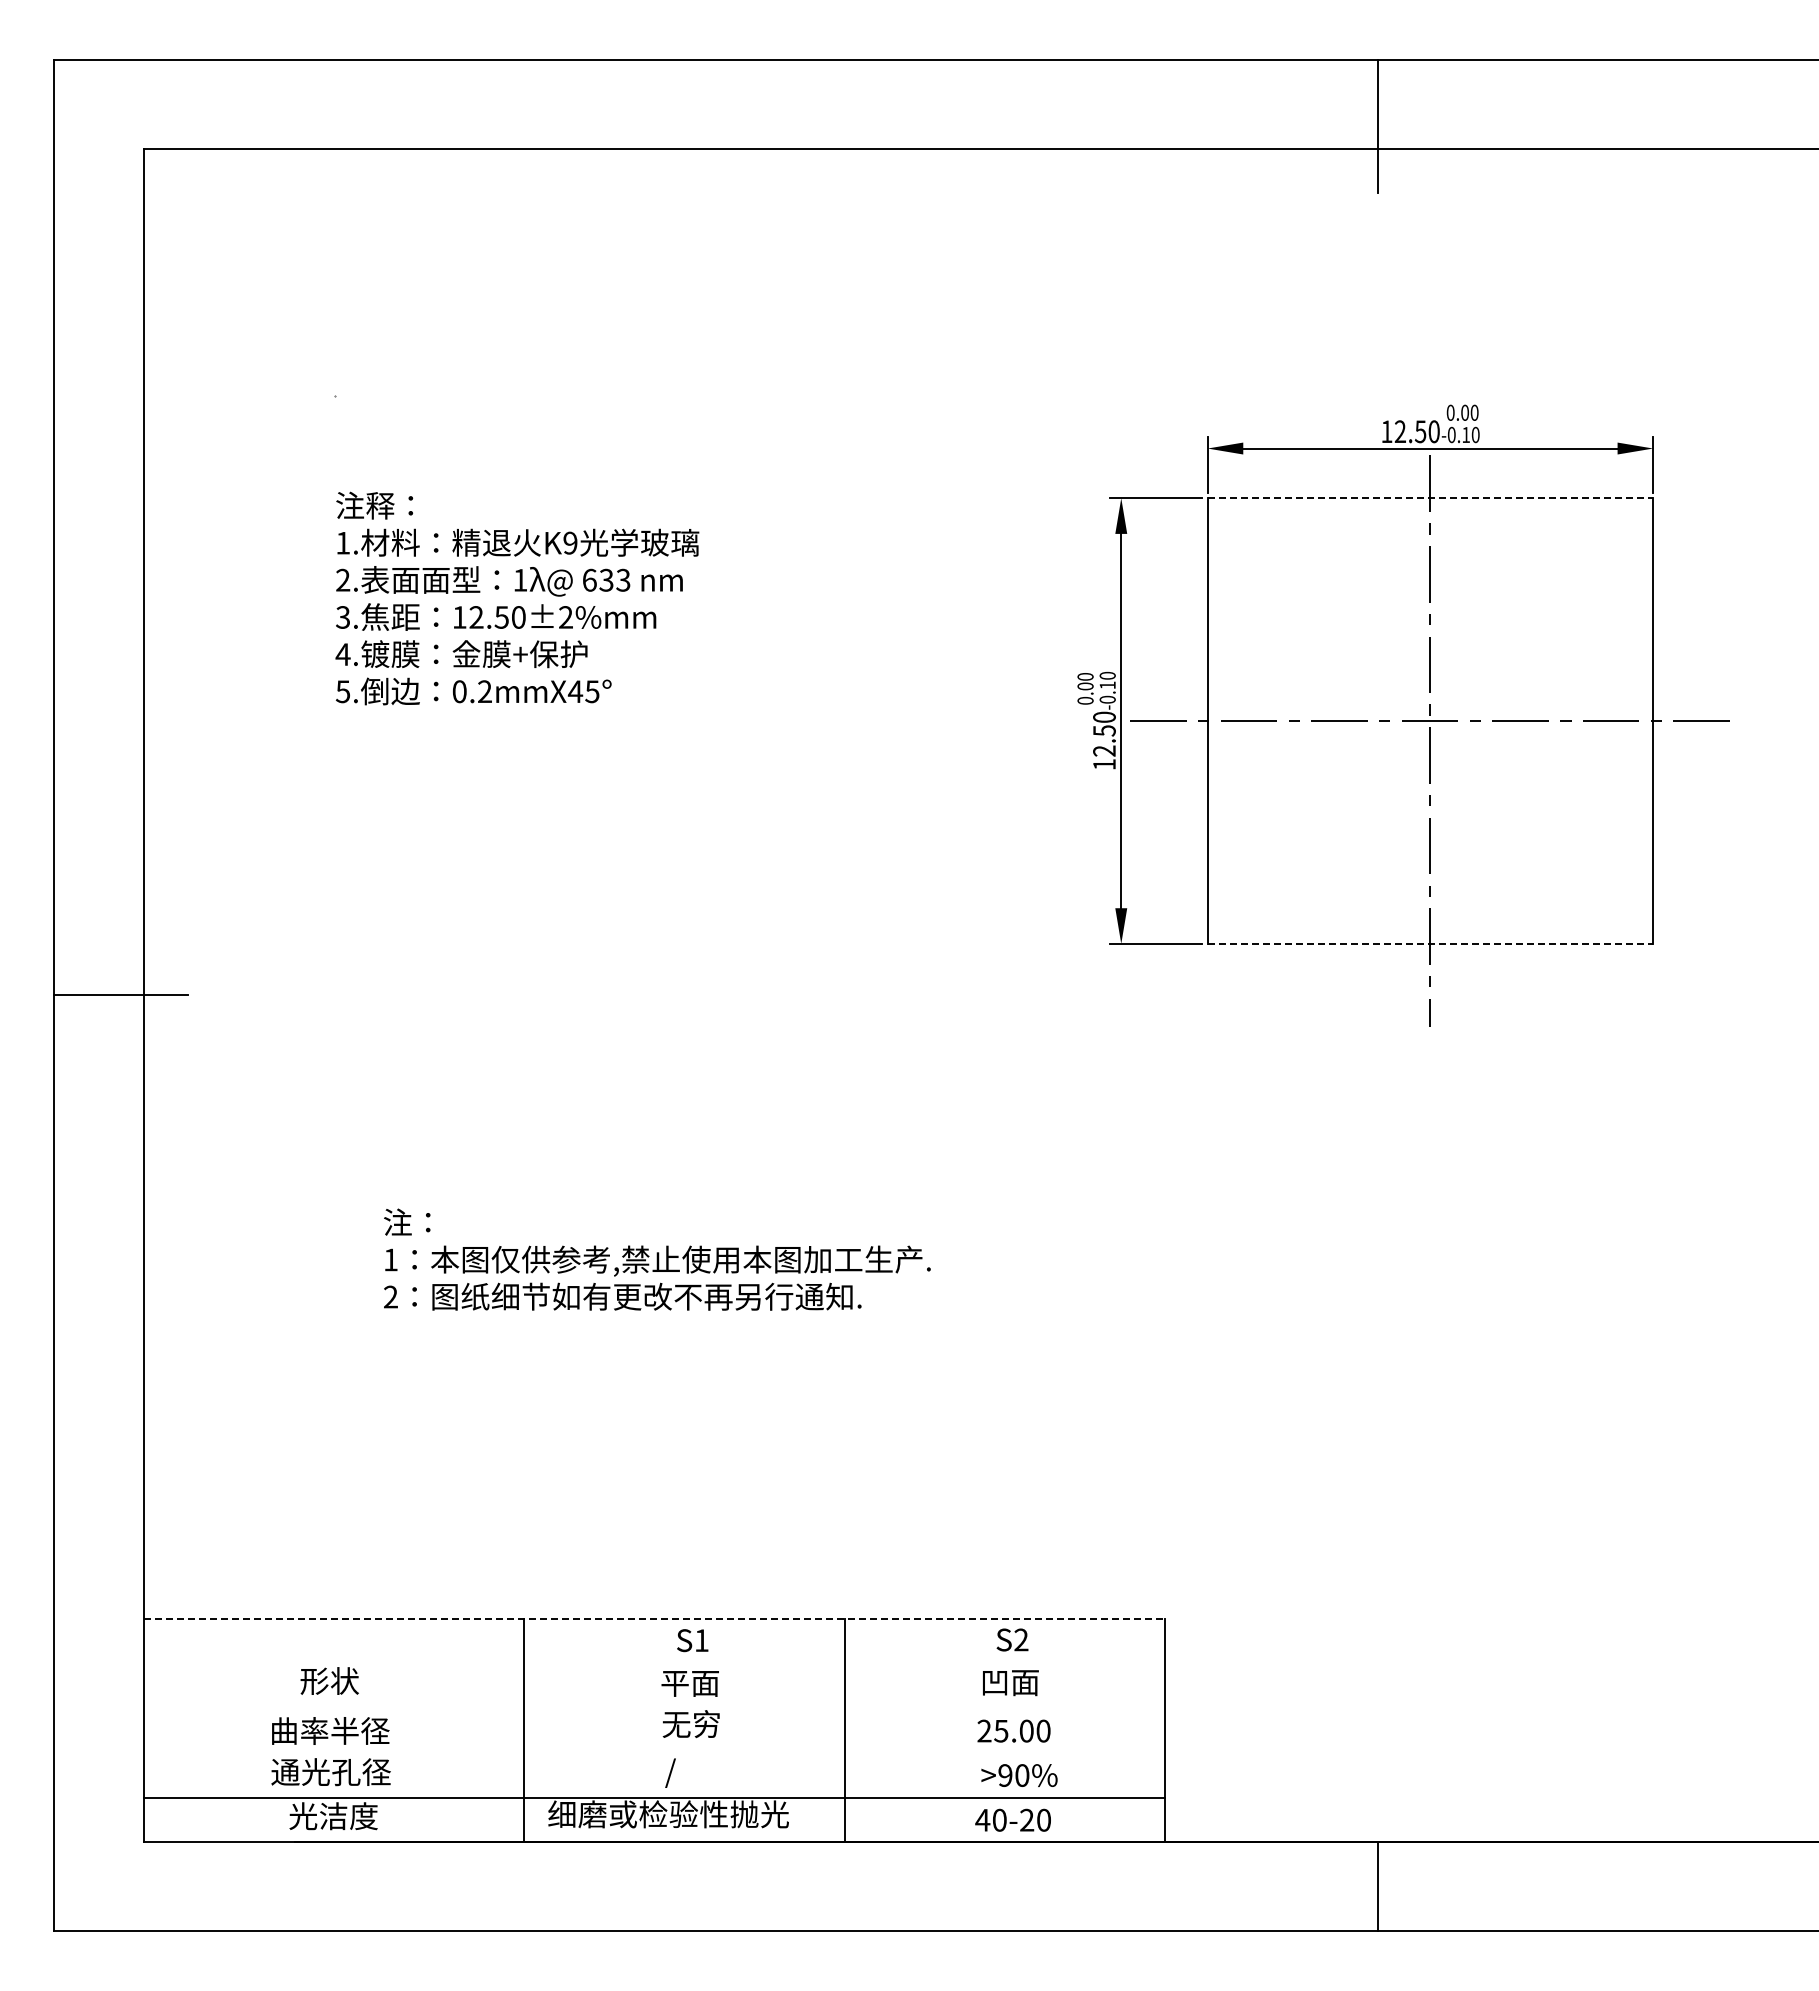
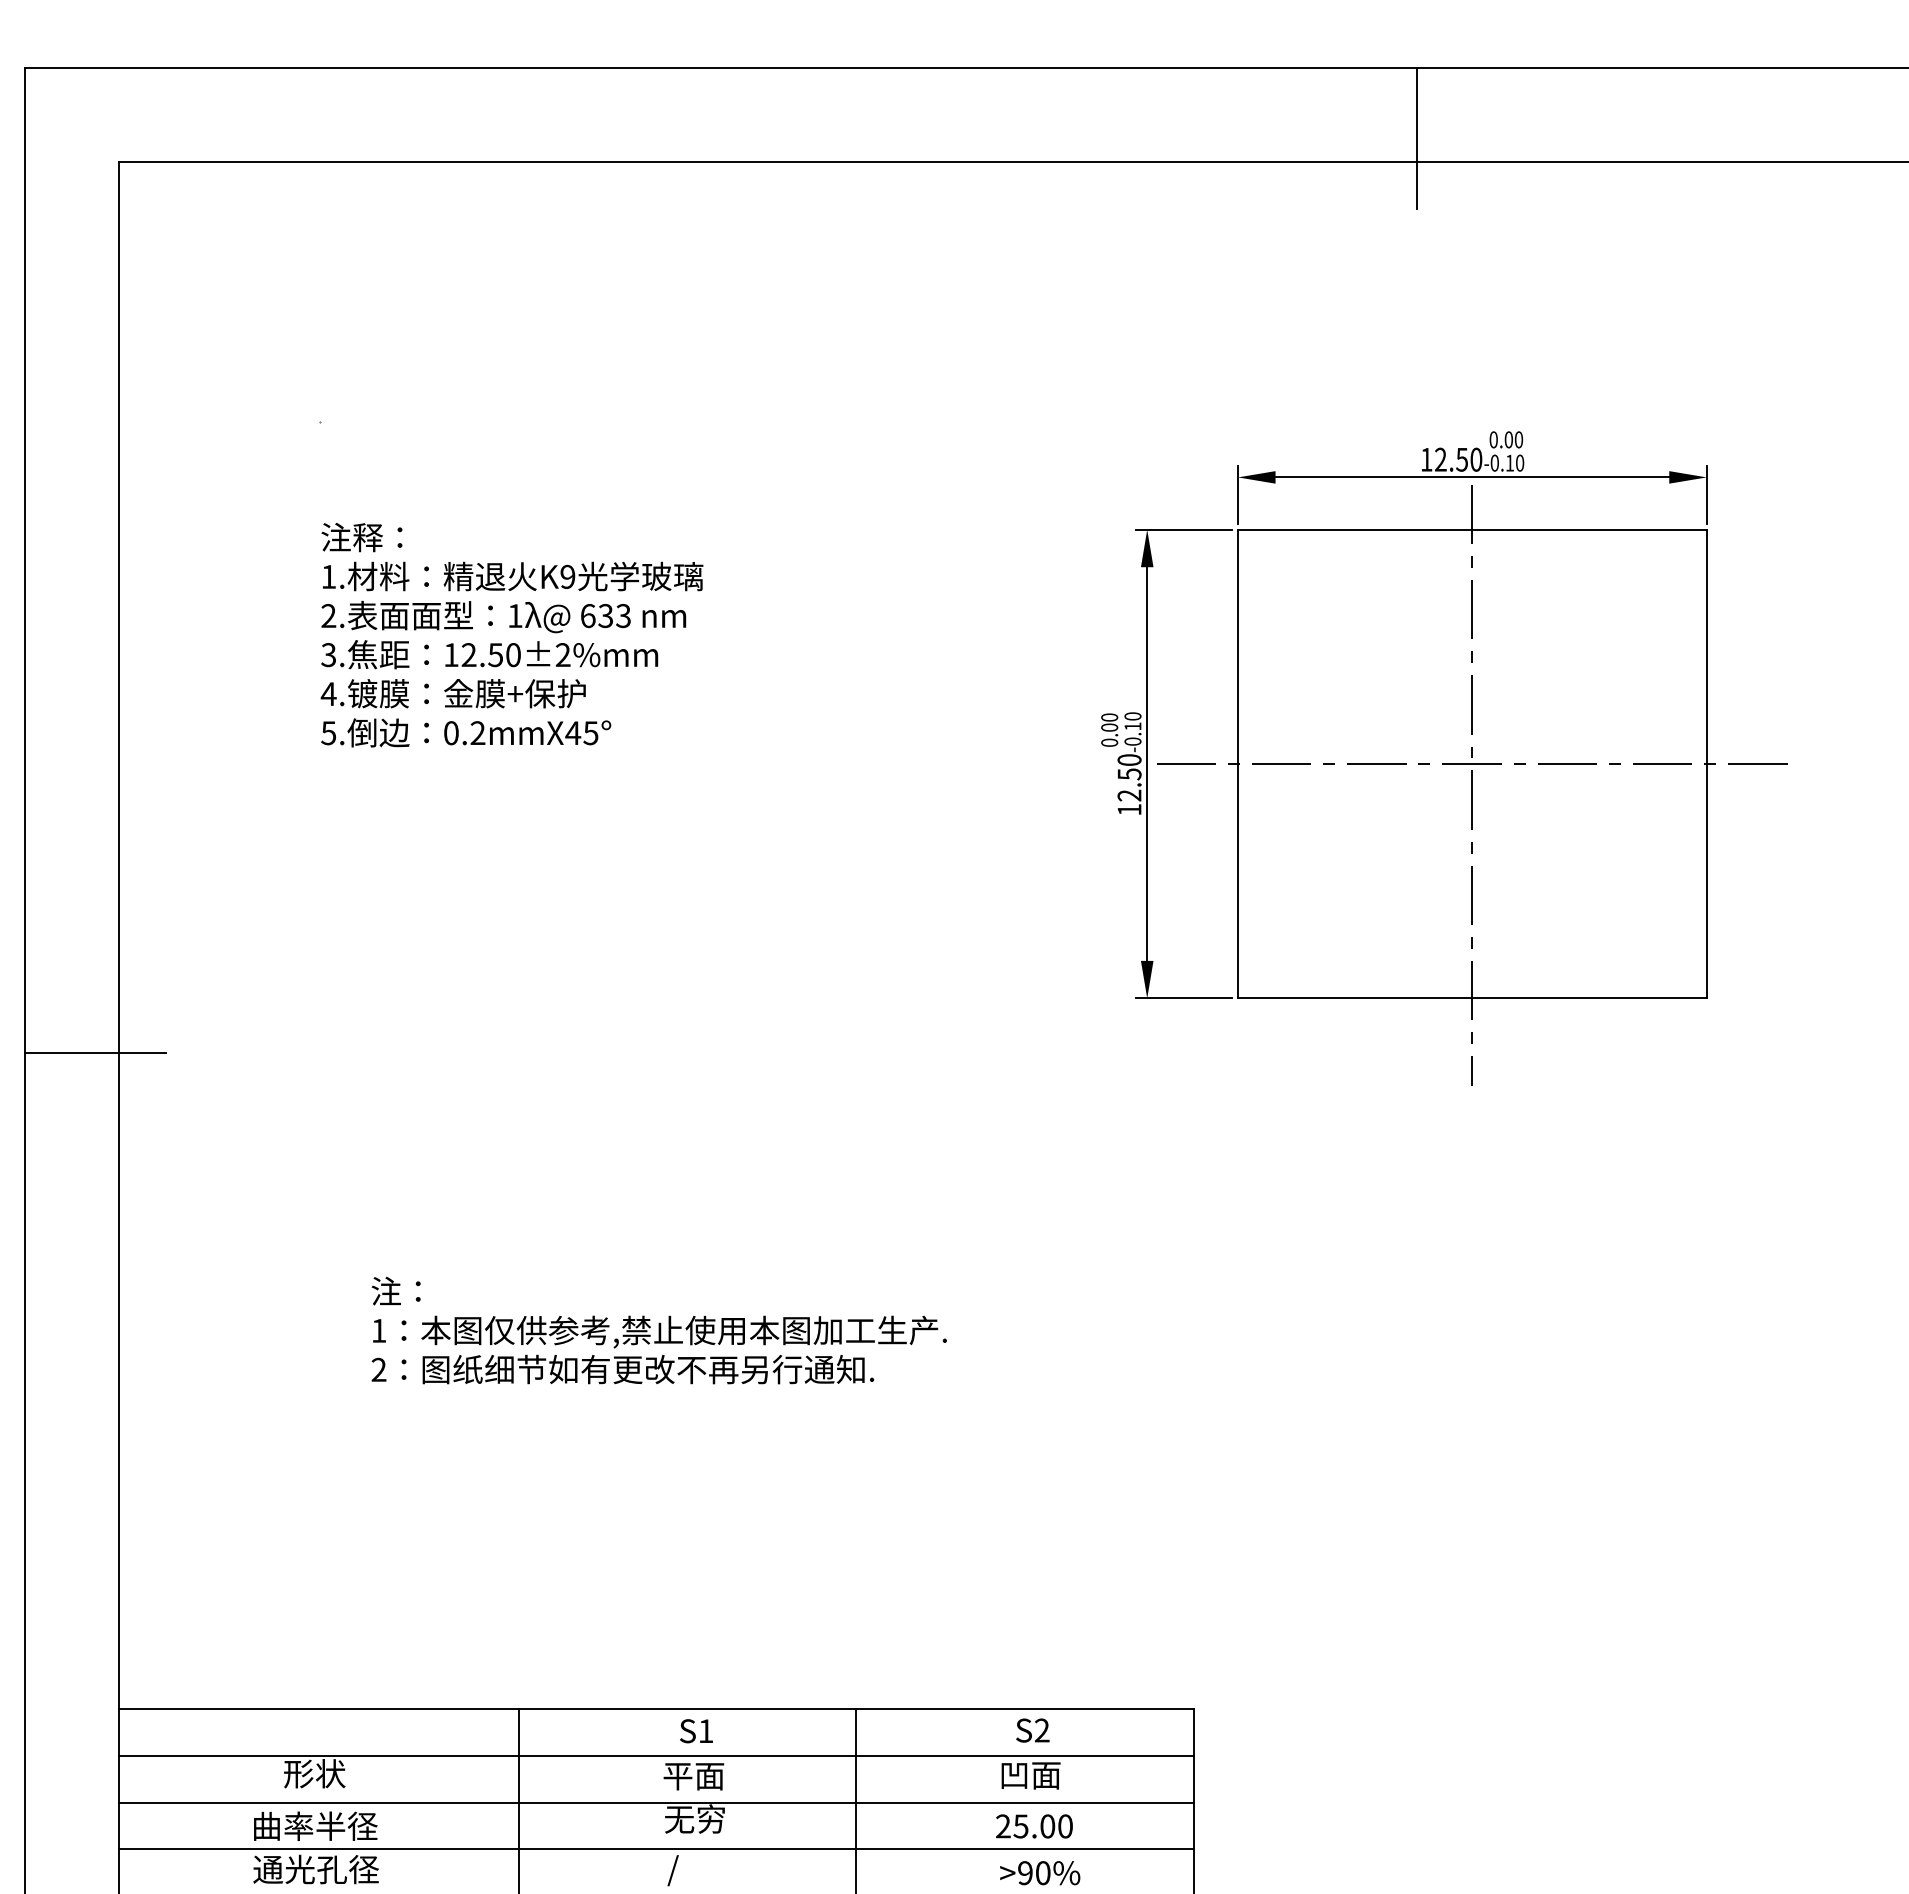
line: (1430, 498) -> (1472, 529), dashed -> solid
line: (1430, 943) -> (1472, 998), dashed -> solid
line: (654, 1619) -> (656, 1709), dashed -> solid
line: (654, 1663) -> (656, 1755), added
line: (654, 1708) -> (656, 1802), added
line: (654, 1753) -> (656, 1849), added

